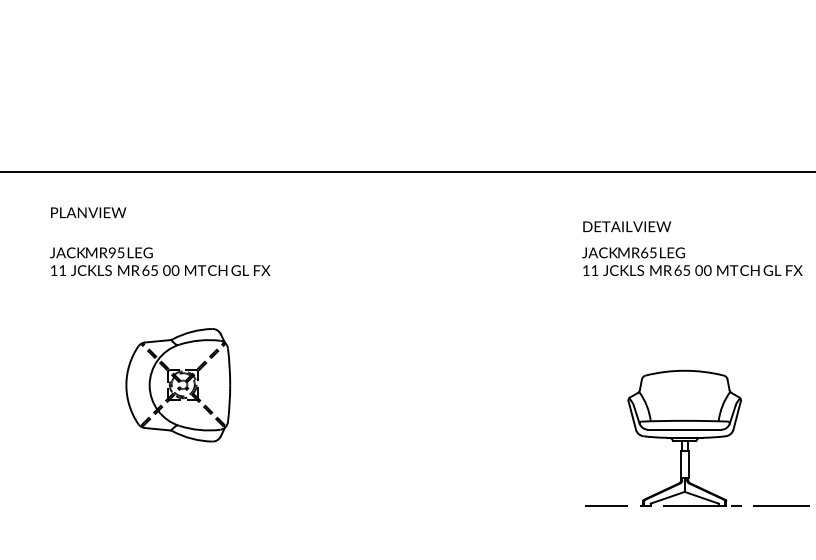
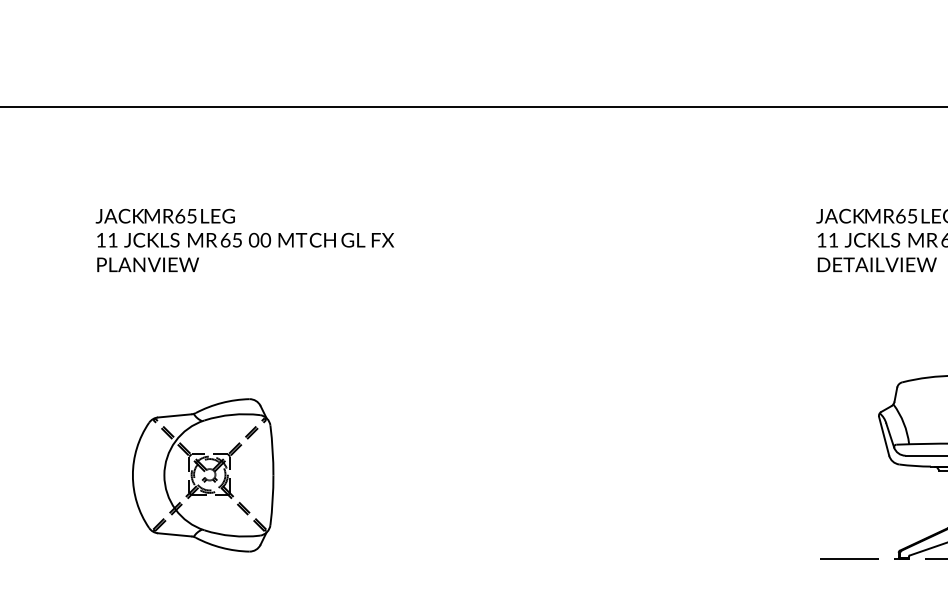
text: (88, 212) -> (147, 264), moved
text: (627, 226) -> (877, 264), moved
text: (111, 252) -> (179, 215), MR95 -> MR65
part: (178, 385) -> (203, 475), moved

